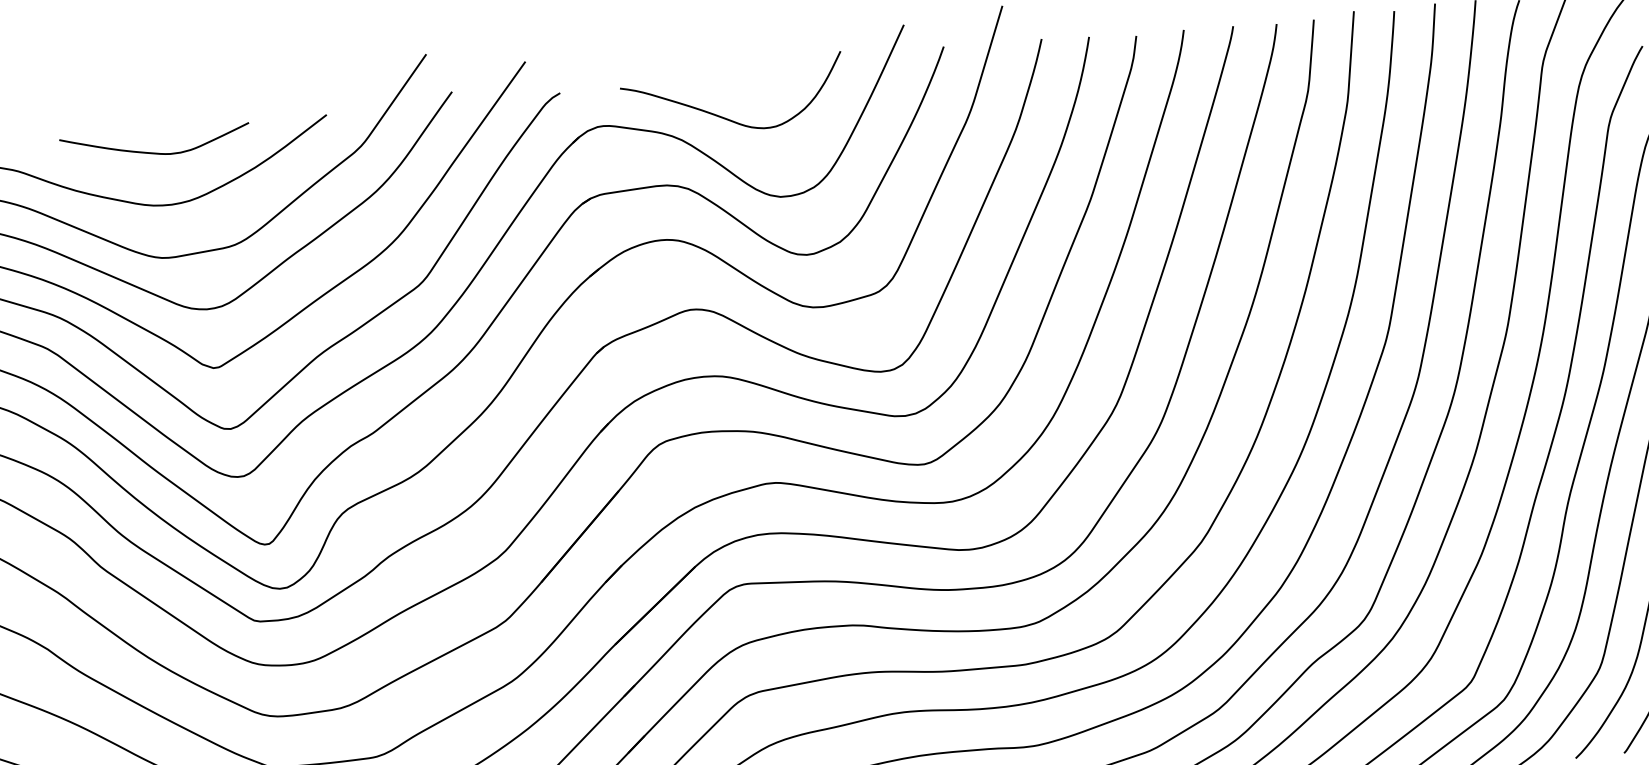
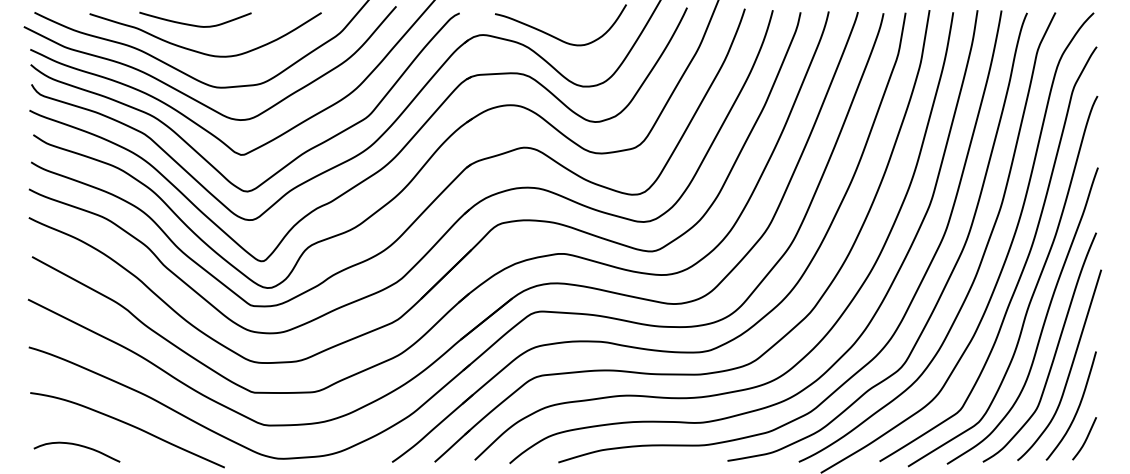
curve: (154, 151) -> (194, 24), moved

